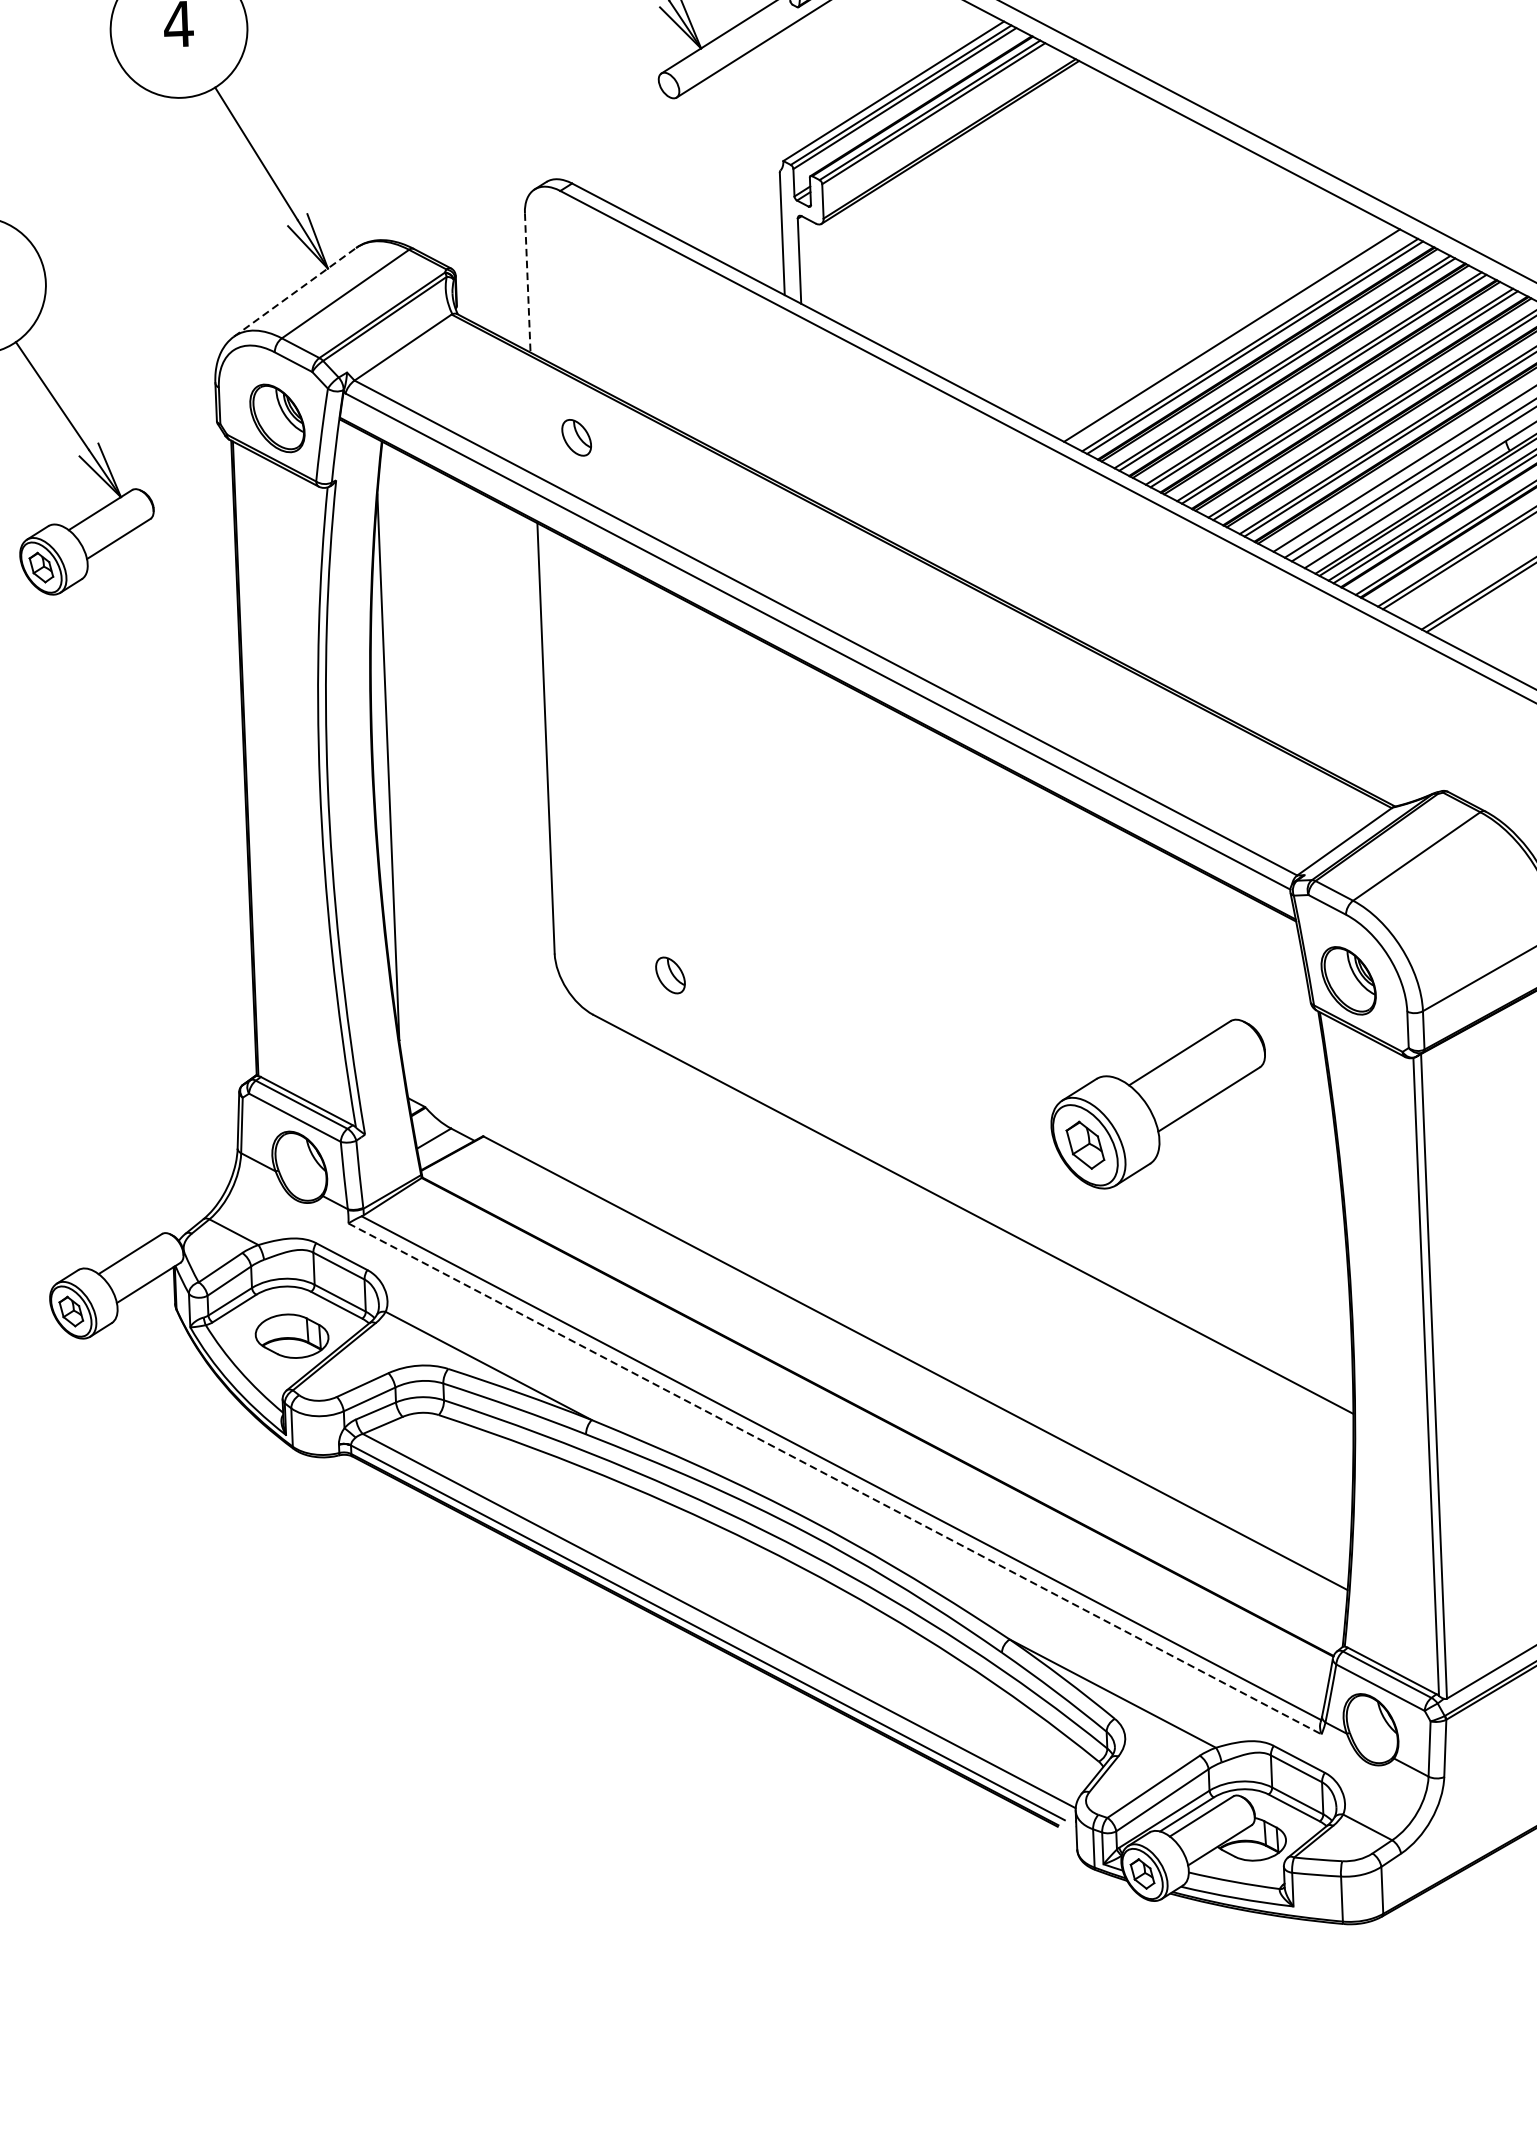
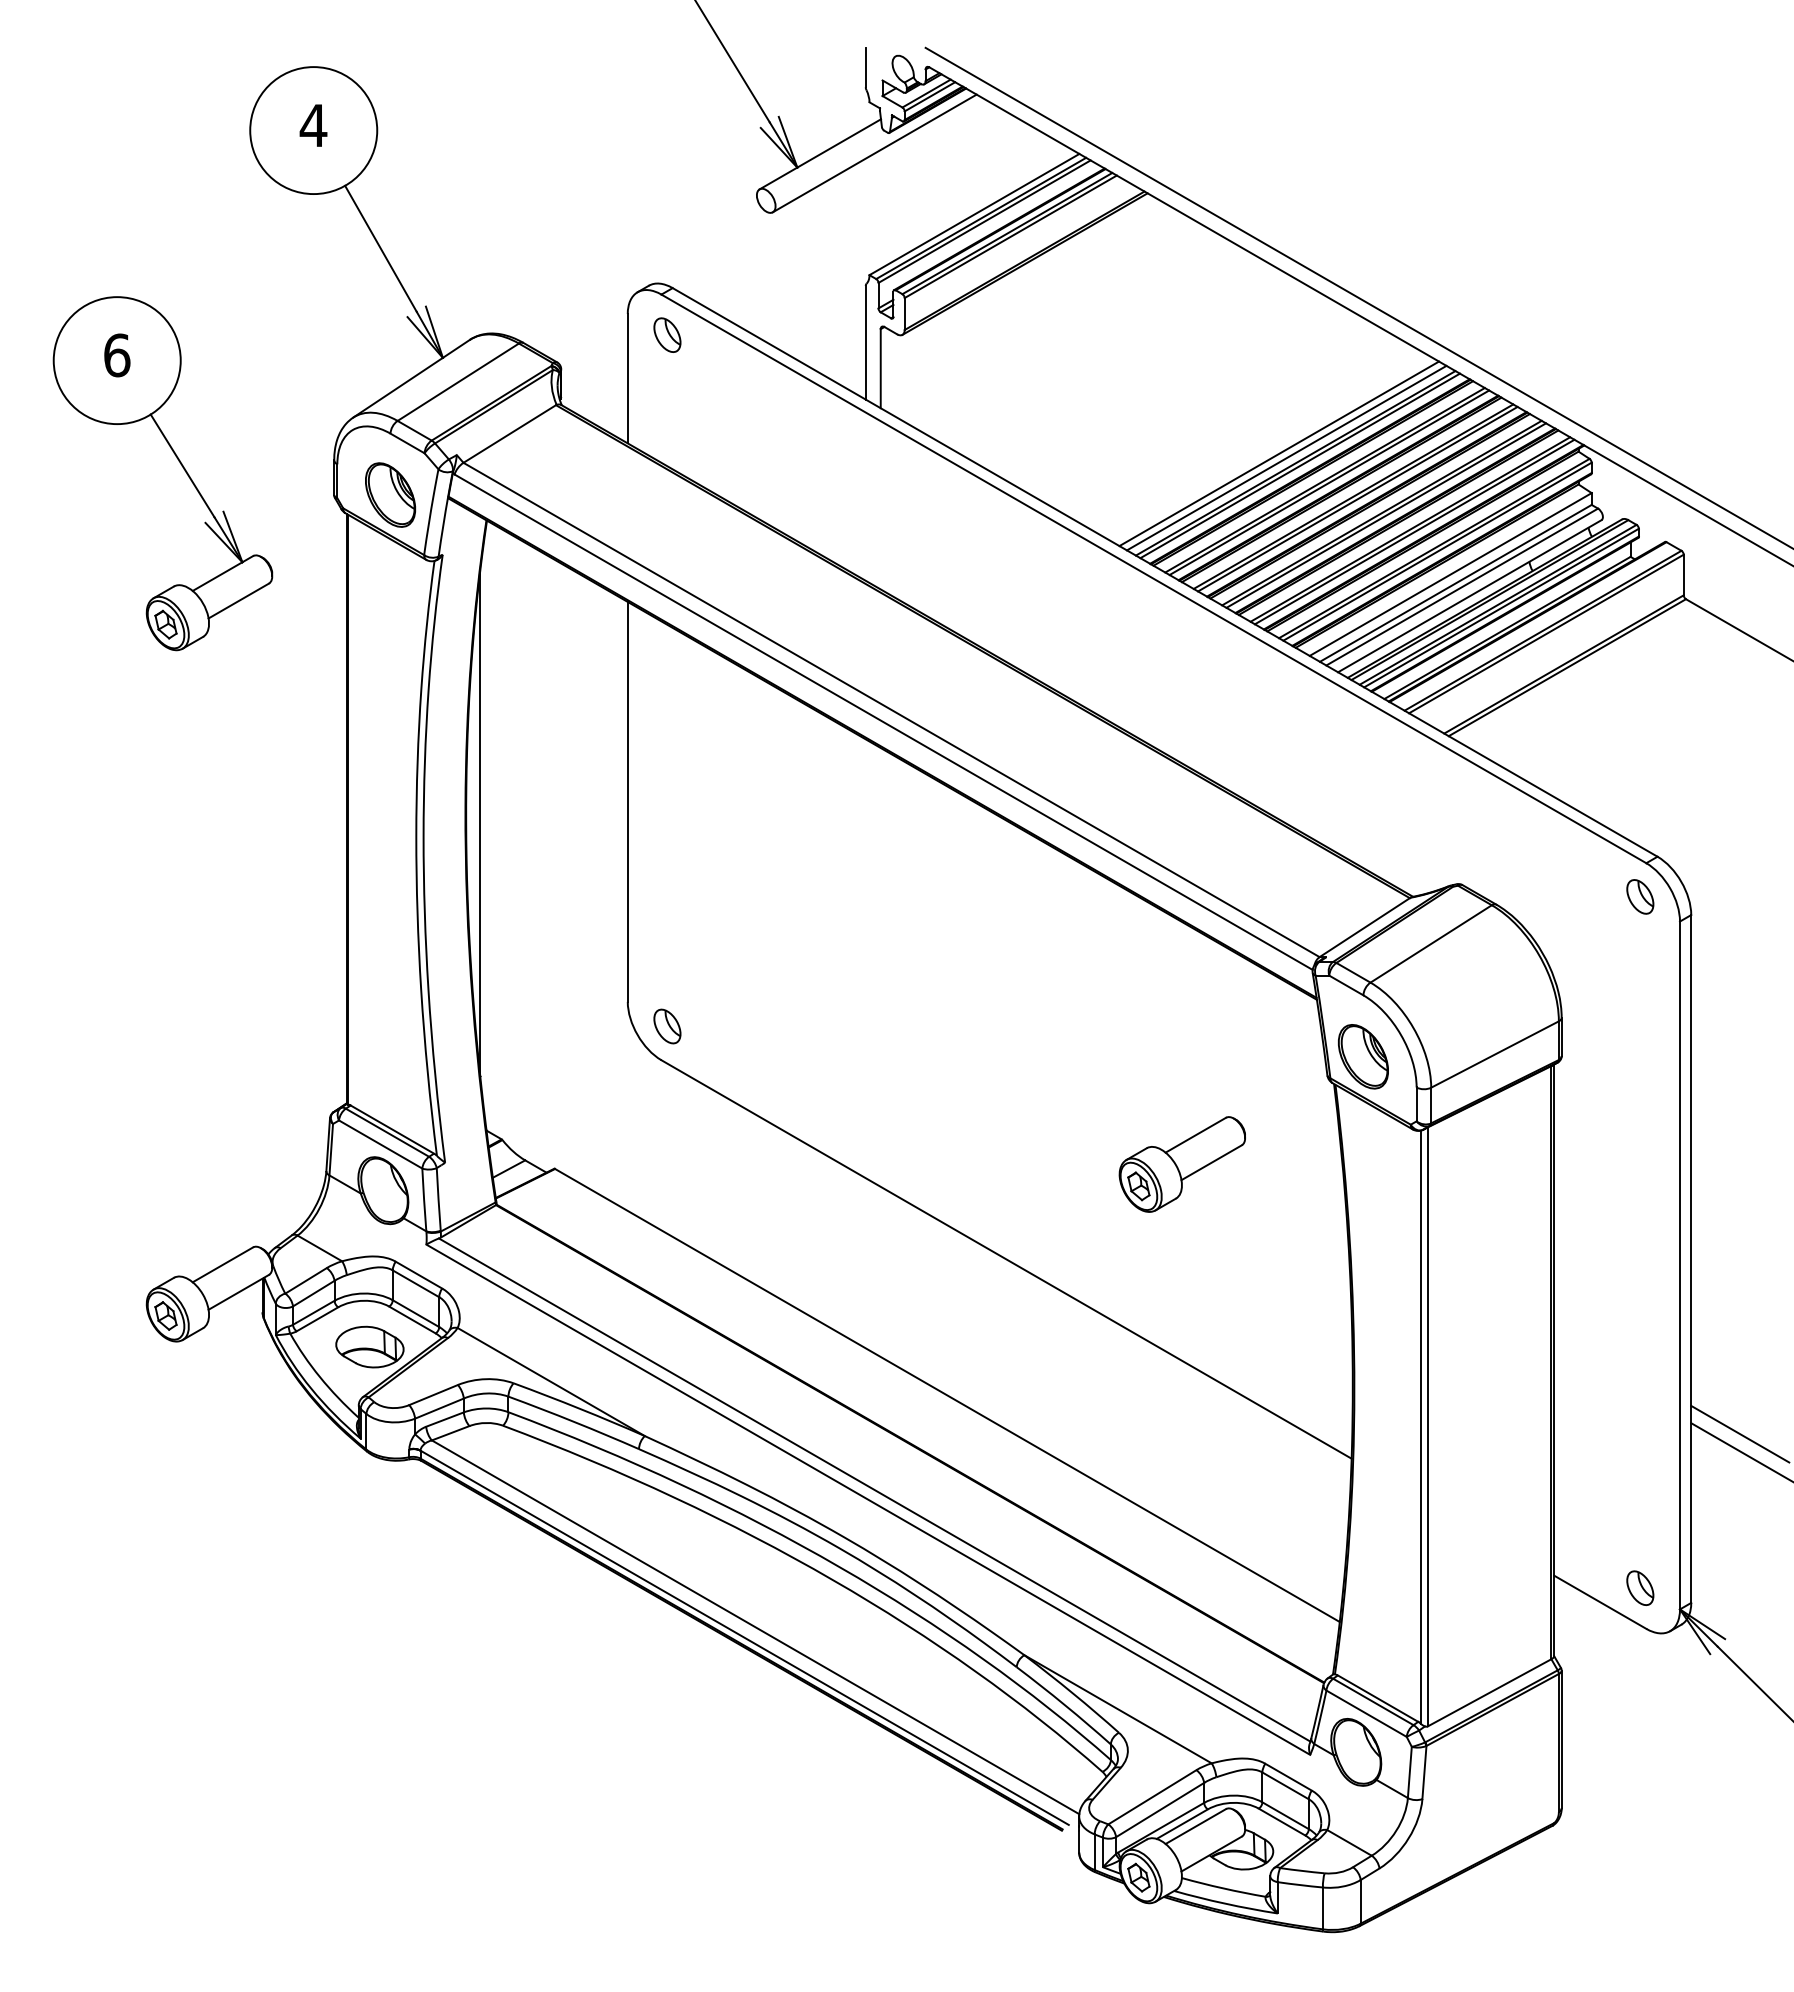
line: (527, 282) -> (627, 378), dashed -> solid
line: (294, 292) -> (411, 378), dashed -> solid
line: (1240, 339) -> (1286, 457), added
part: (576, 437) -> (667, 334), moved
part: (670, 975) -> (667, 1026), moved
part: (1157, 1104) -> (1181, 1164), size x0.62
line: (835, 1478) -> (868, 1499), dashed -> solid

